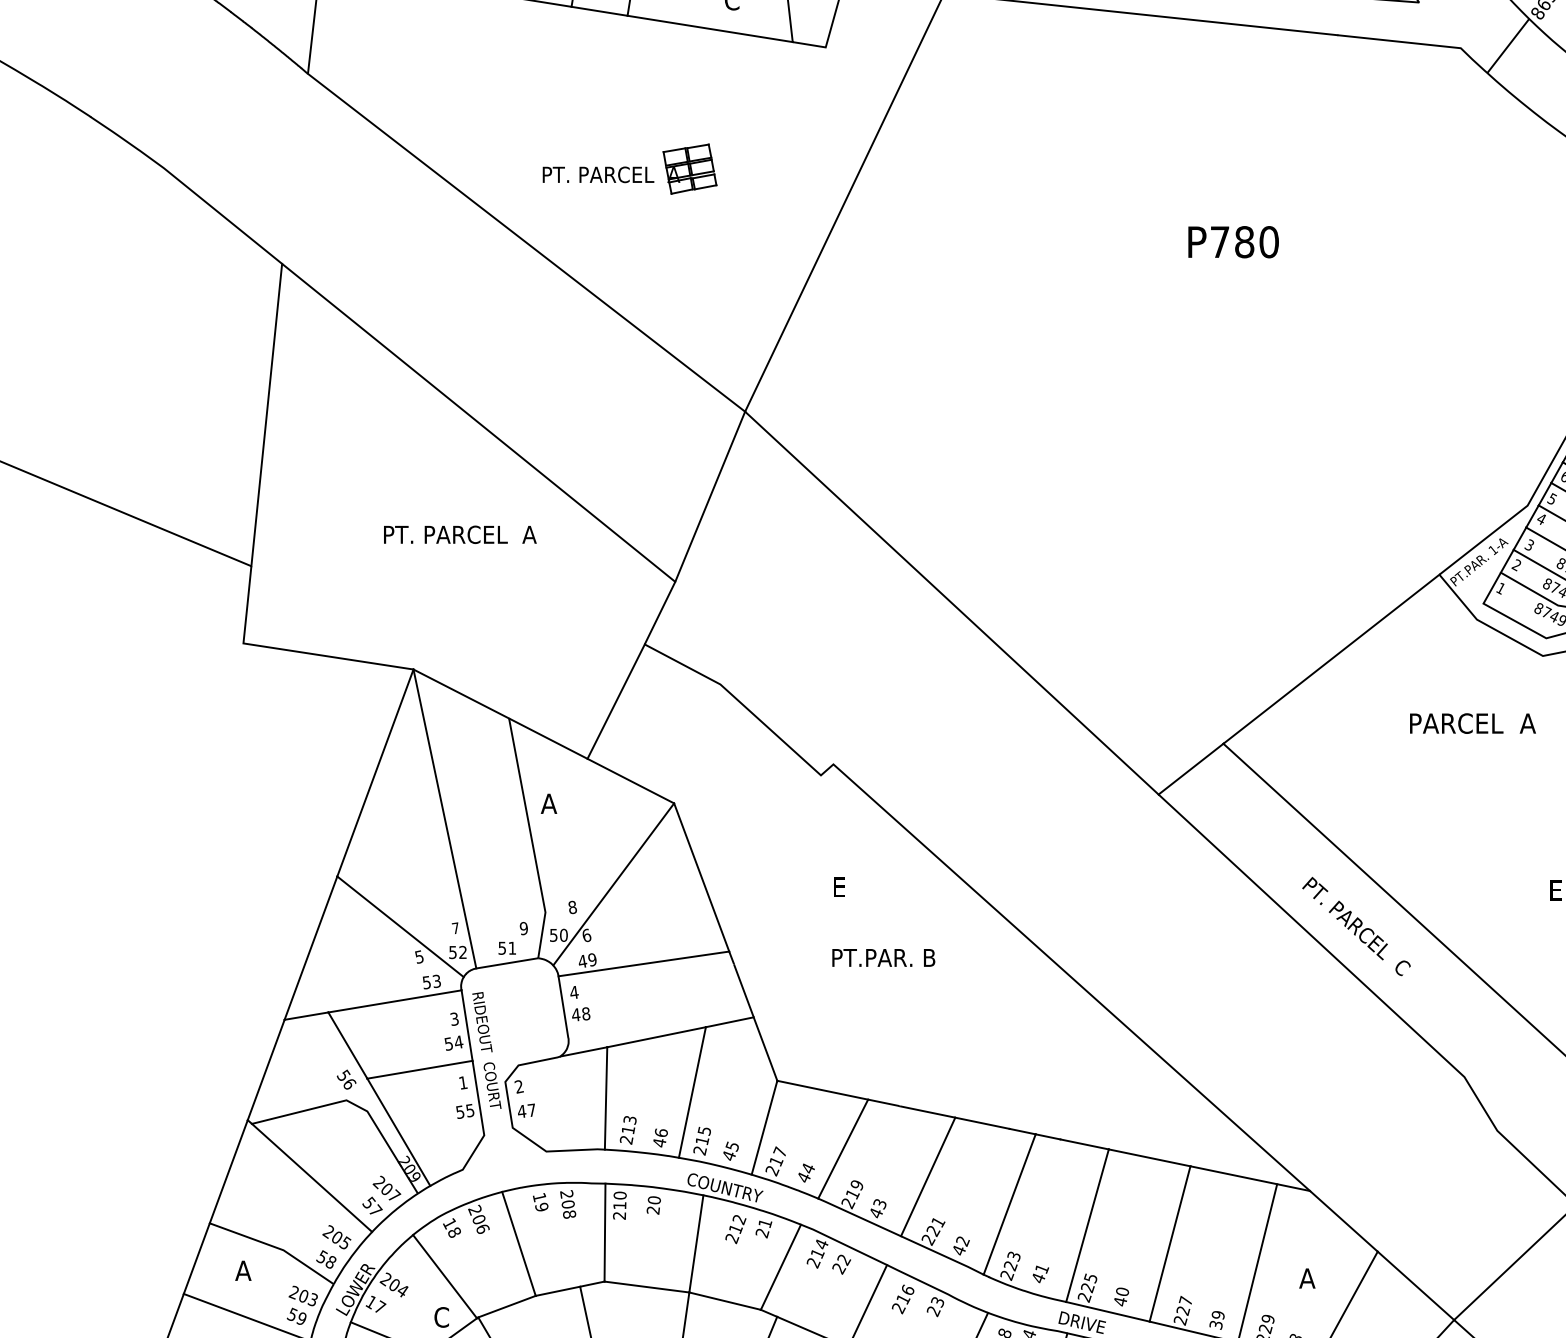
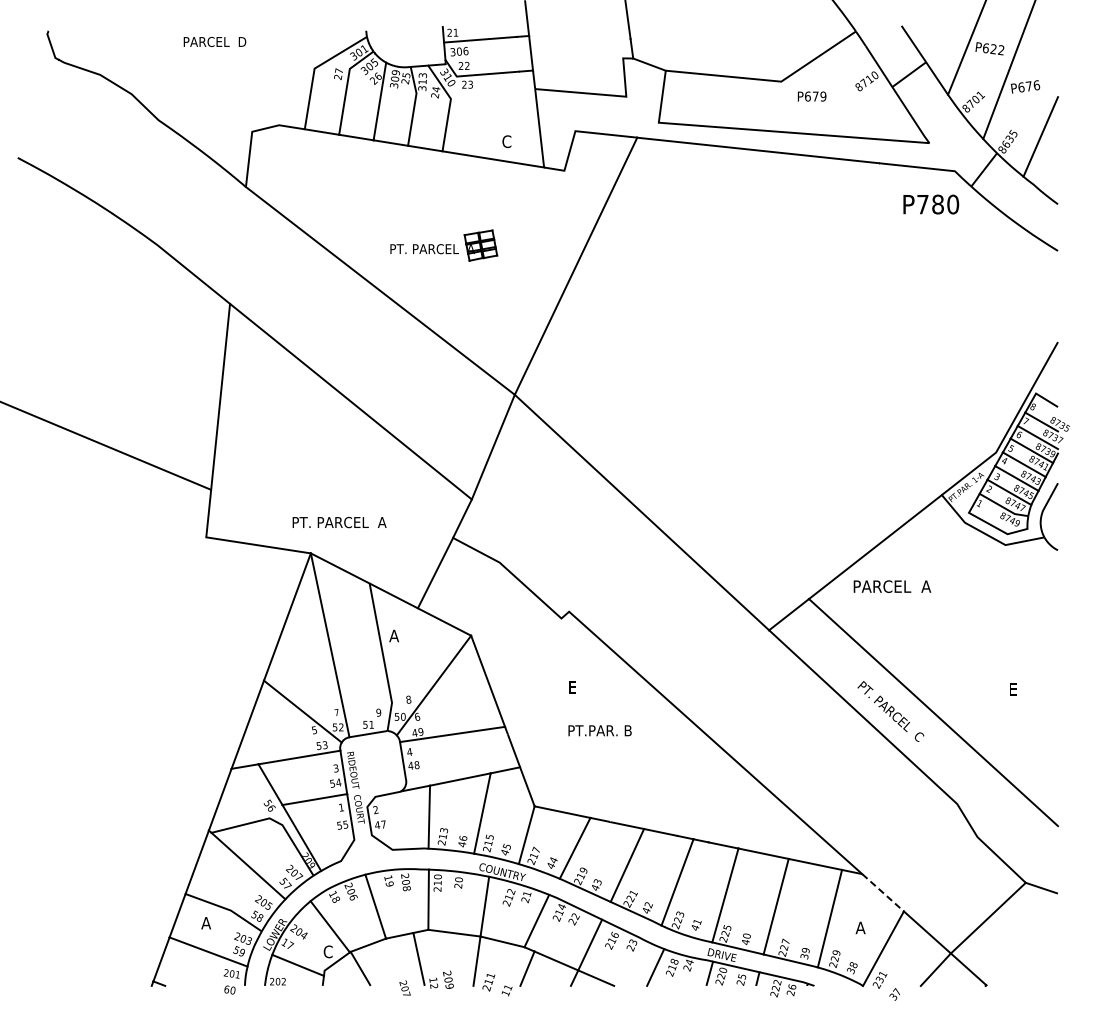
text: (1233, 242) -> (931, 204), moved
text: (460, 534) -> (339, 522), moved
text: (1472, 723) -> (892, 586), moved
line: (1344, 1220) -> (883, 892), solid -> dashed

